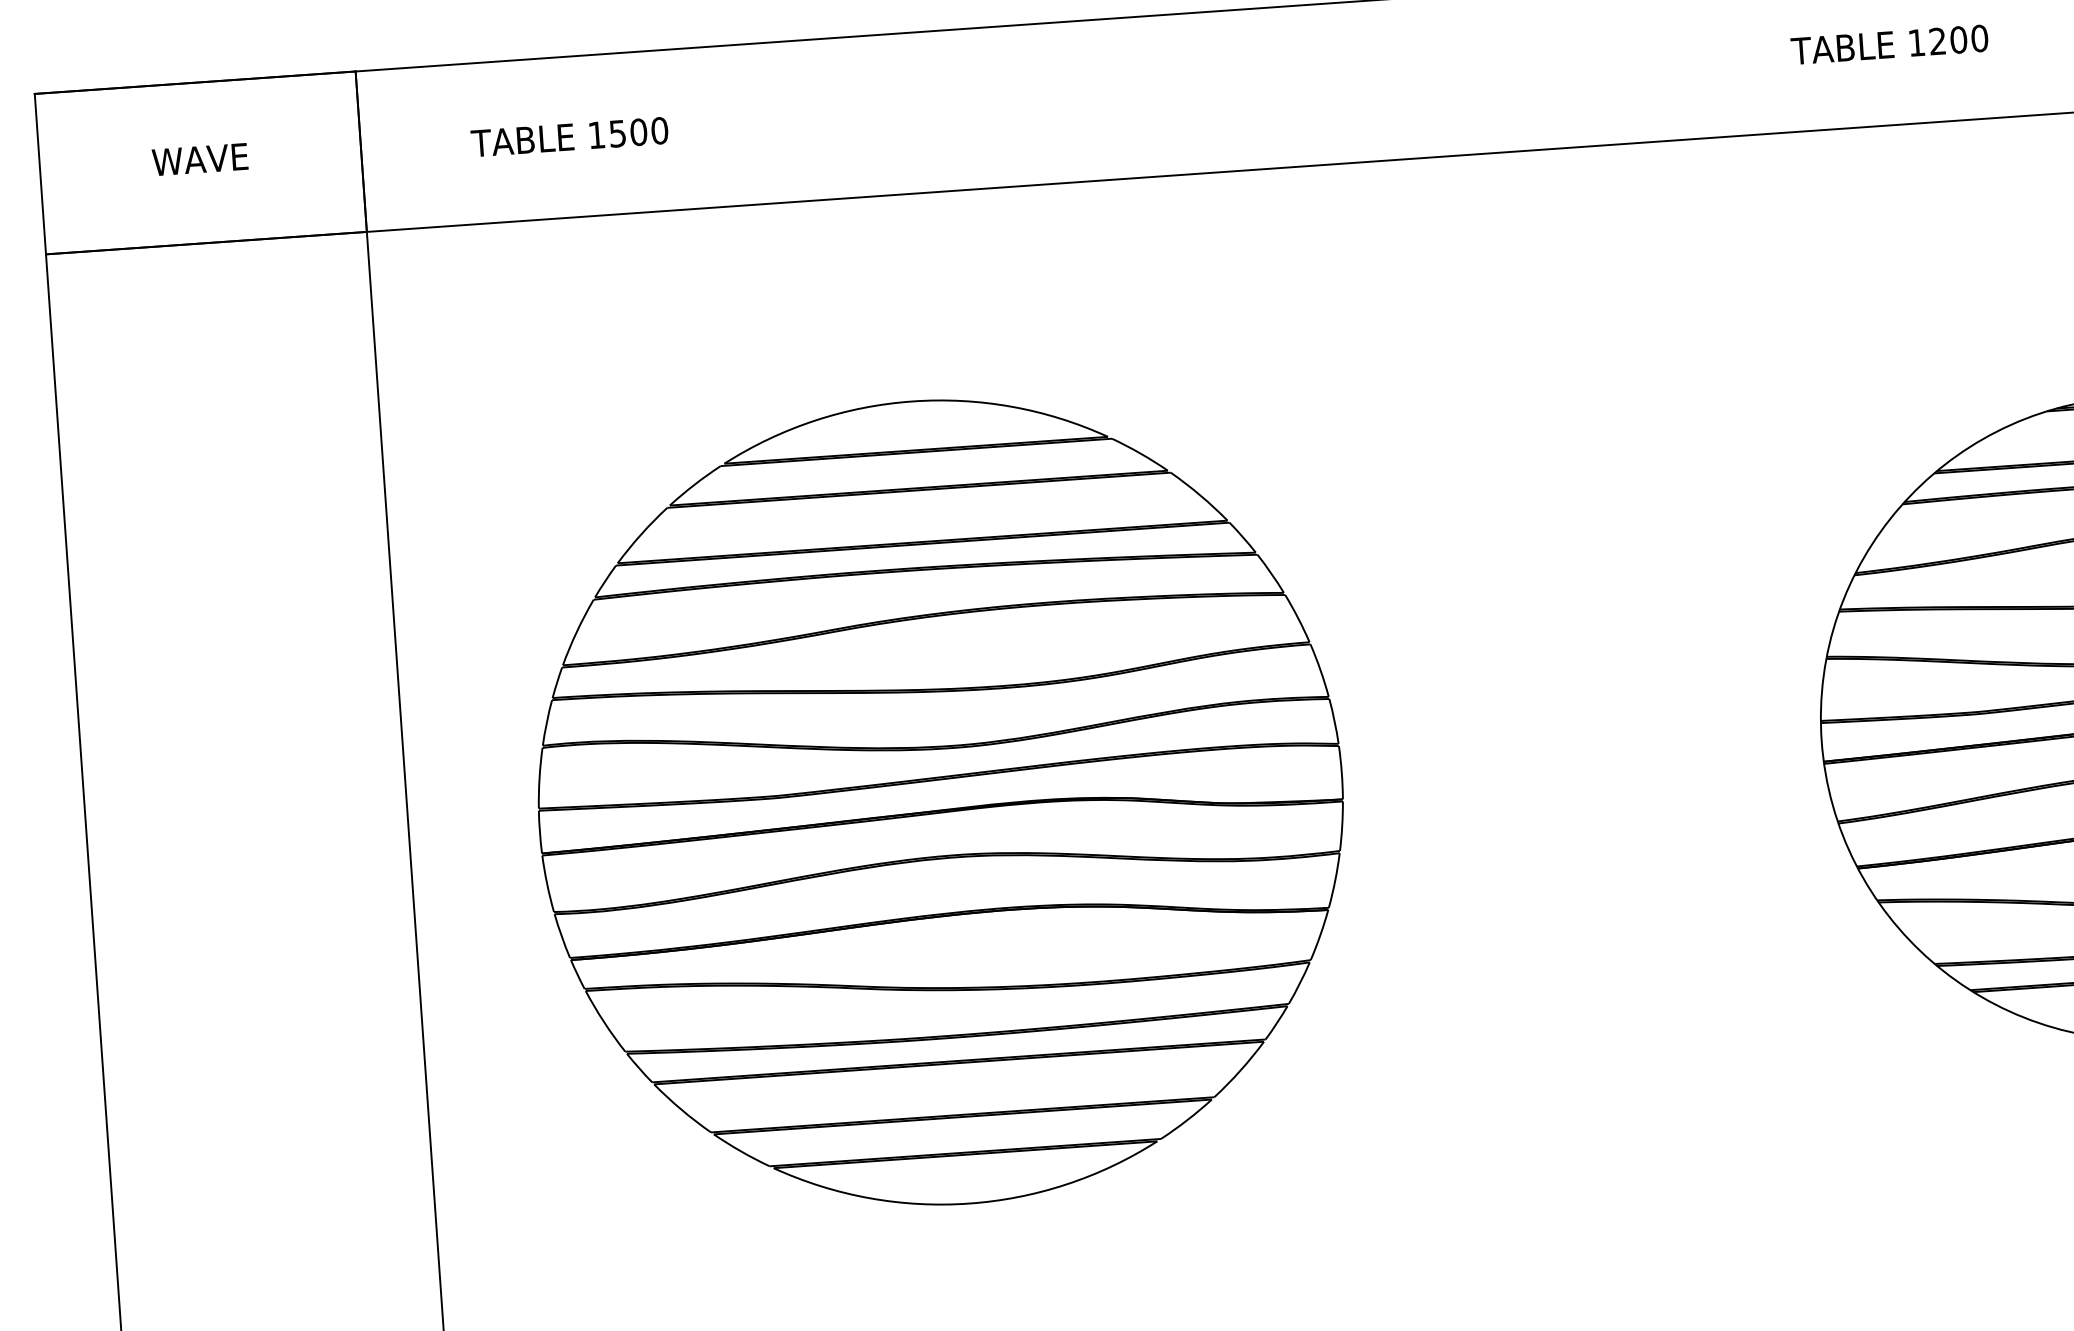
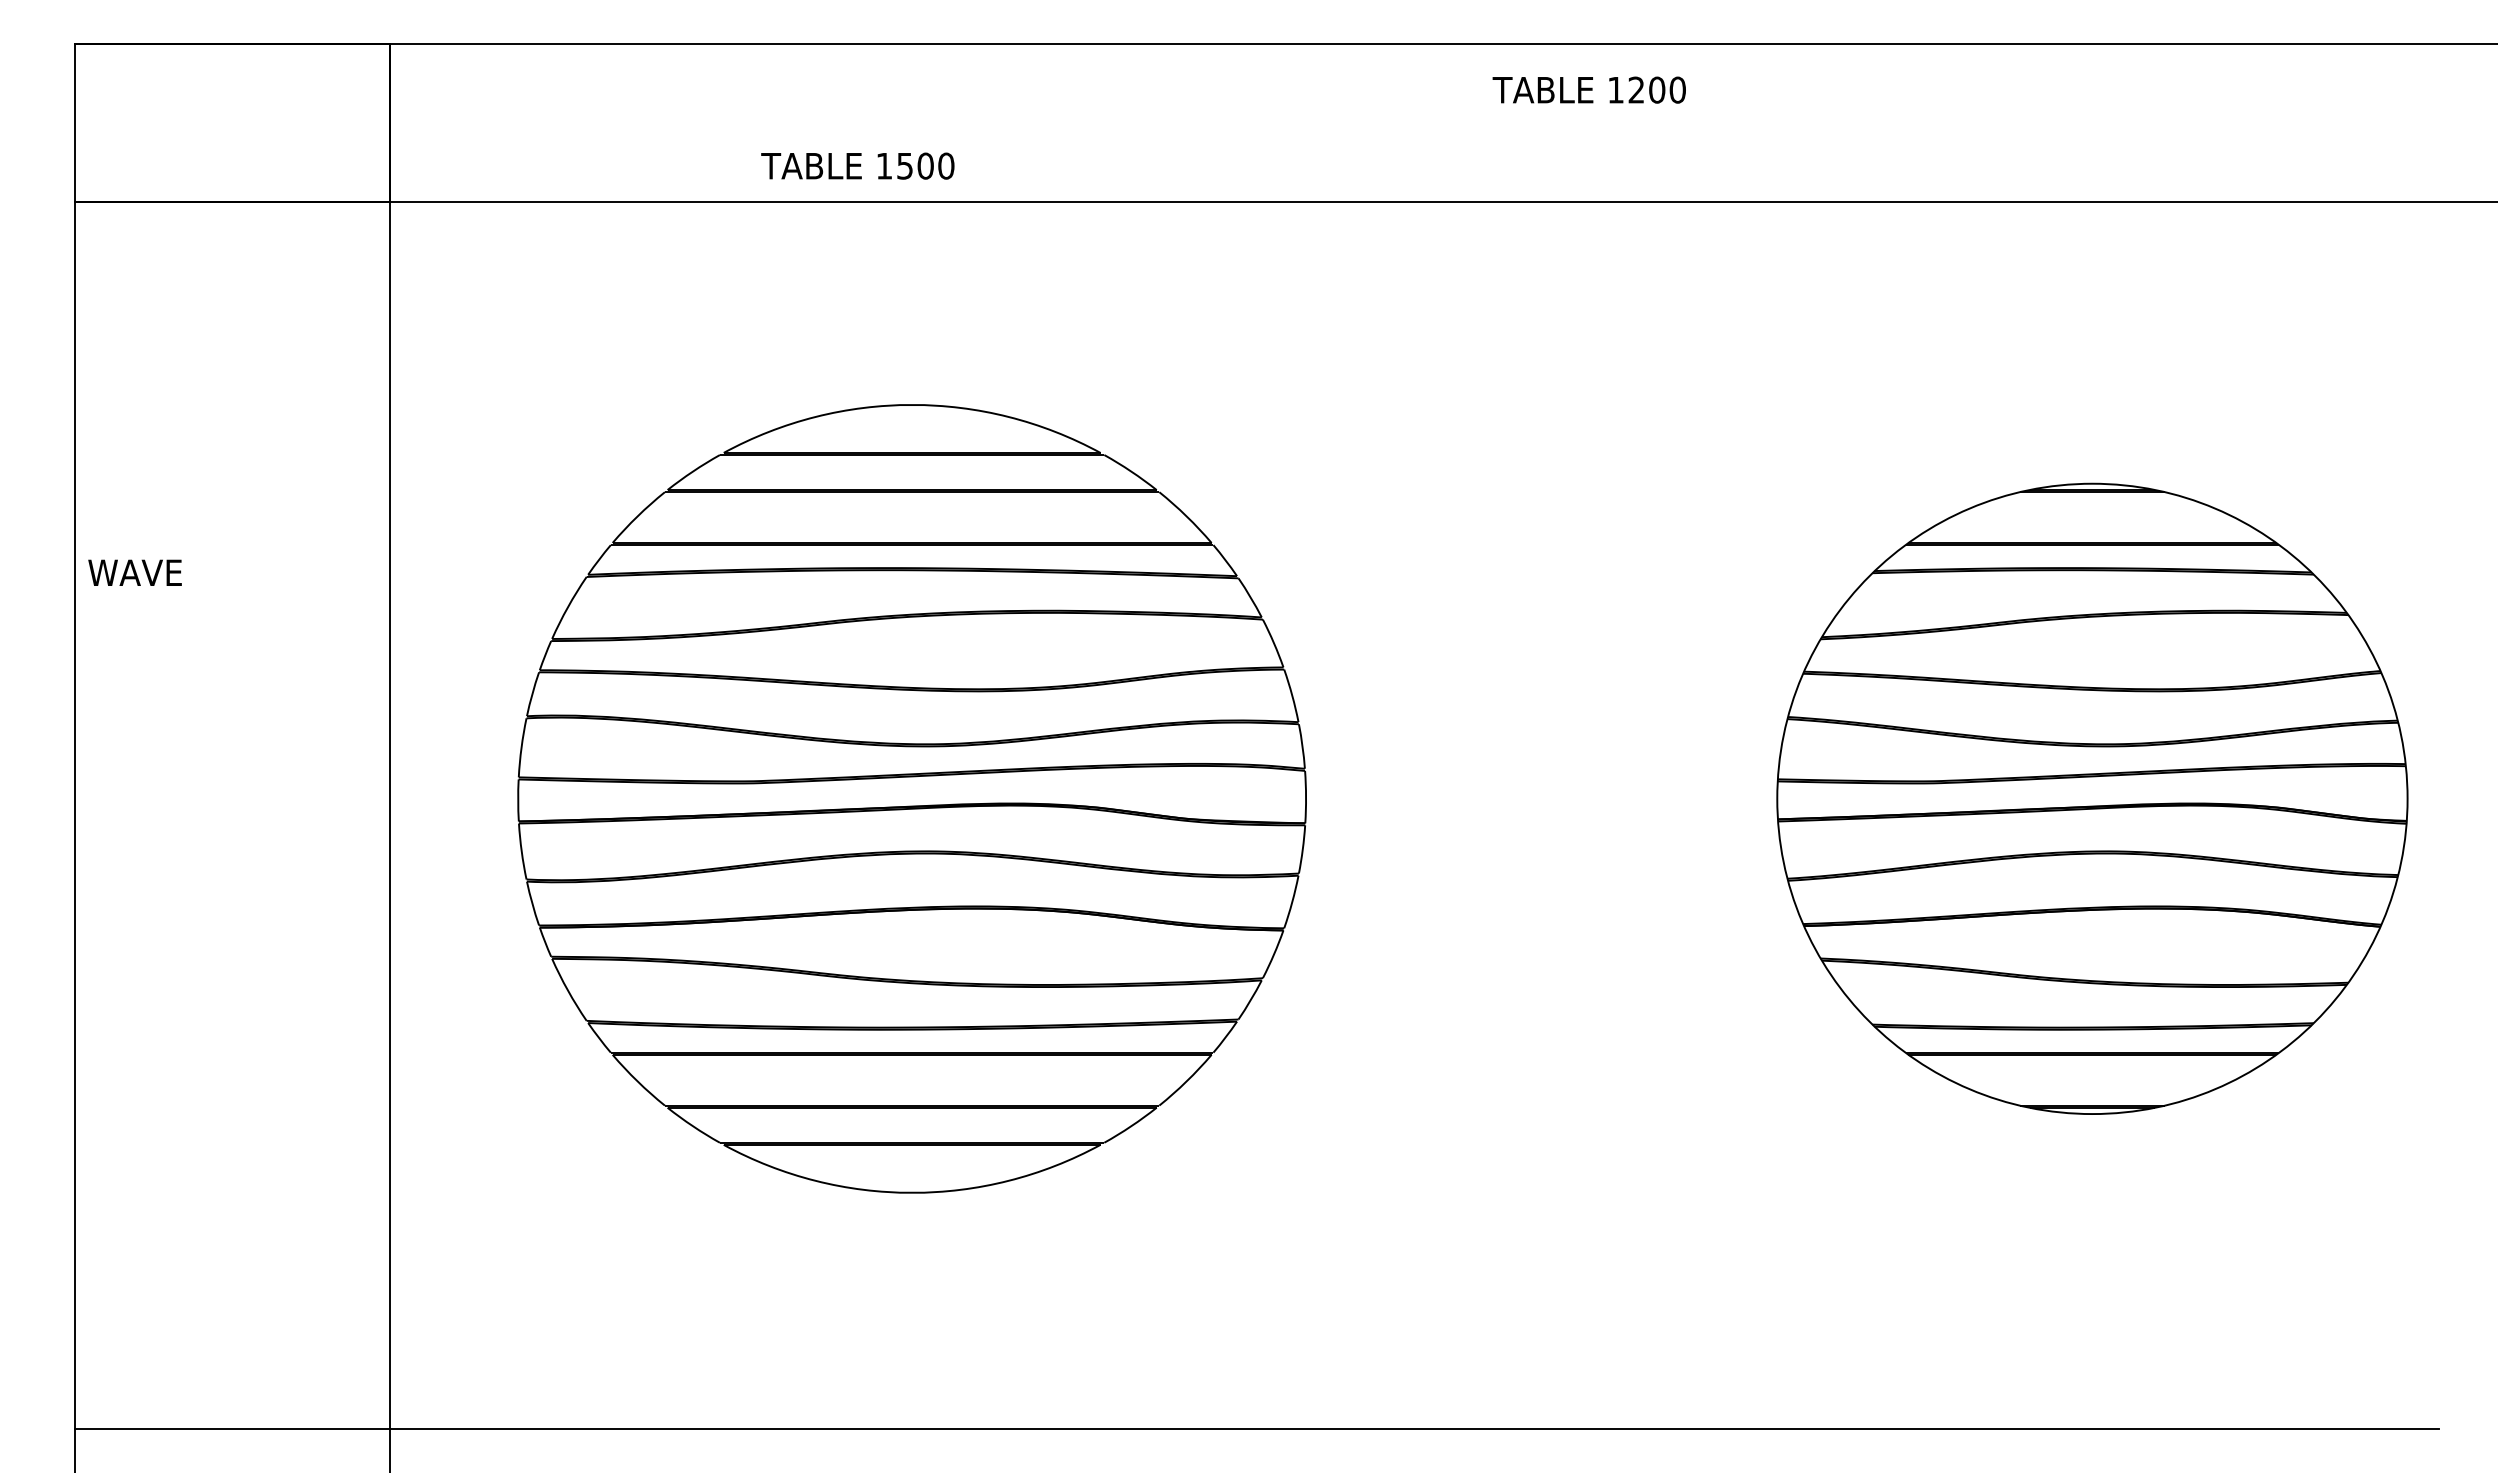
text: (1888, 44) -> (1588, 89), moved
text: (569, 136) -> (857, 165), moved
text: (199, 159) -> (134, 572), moved

